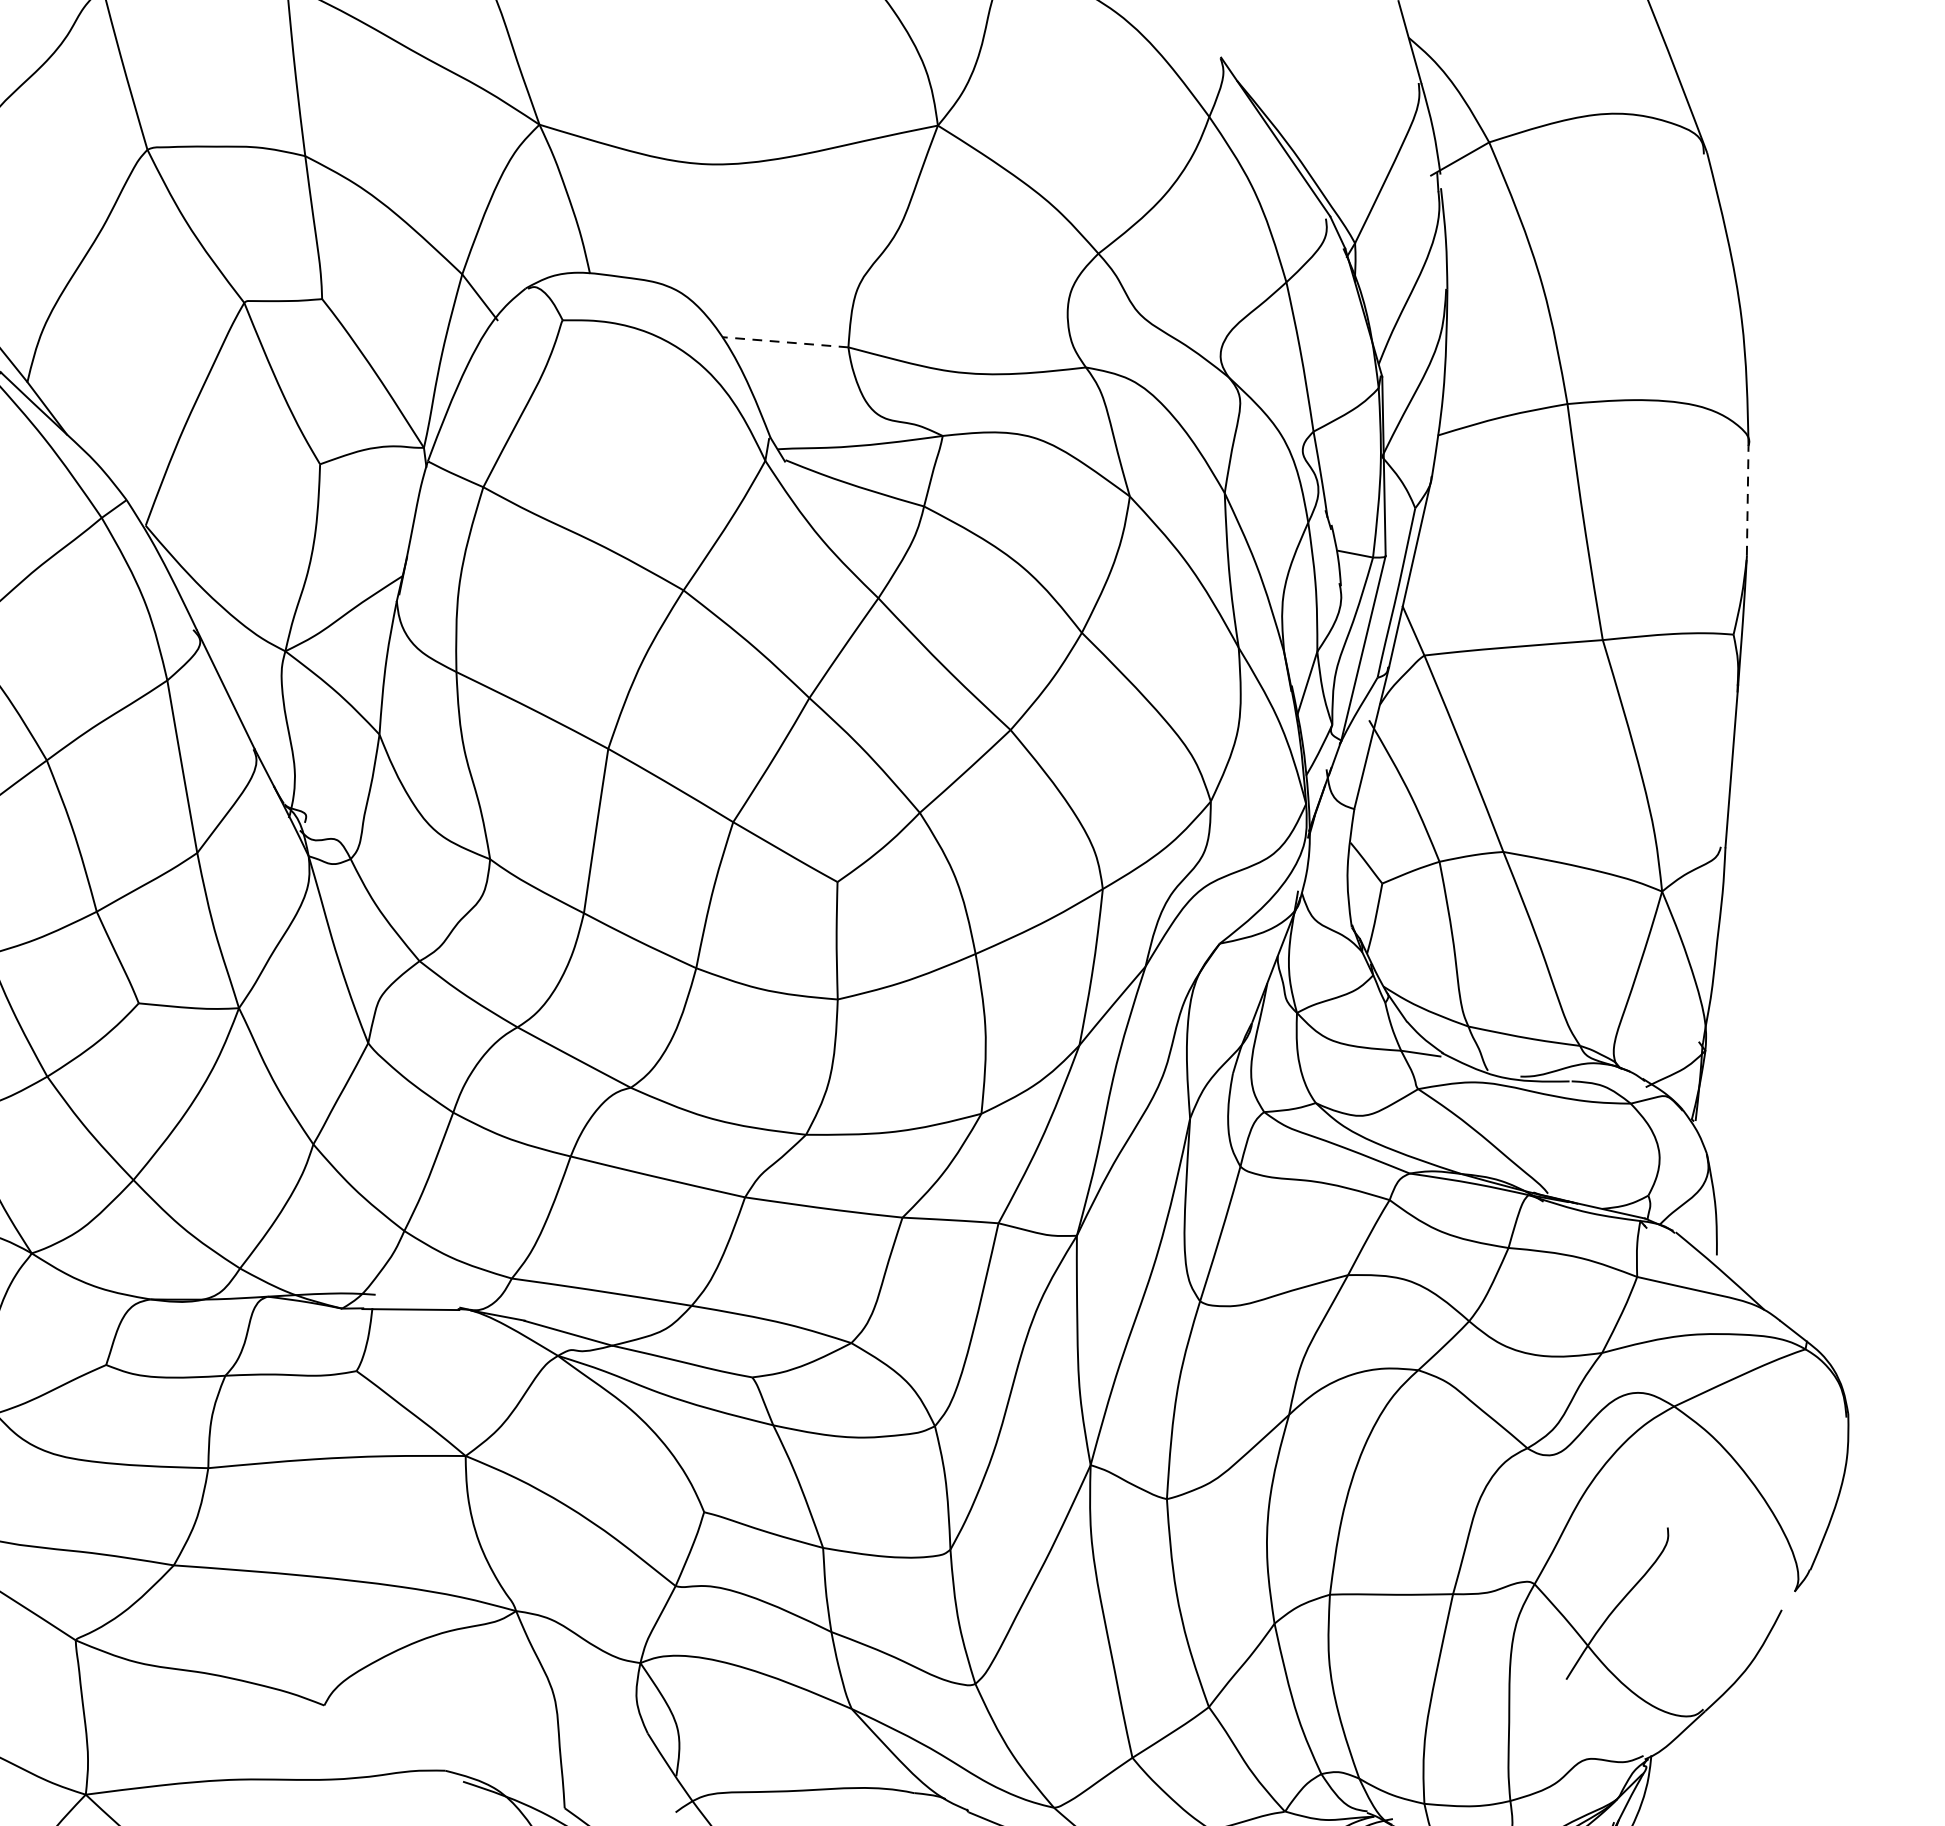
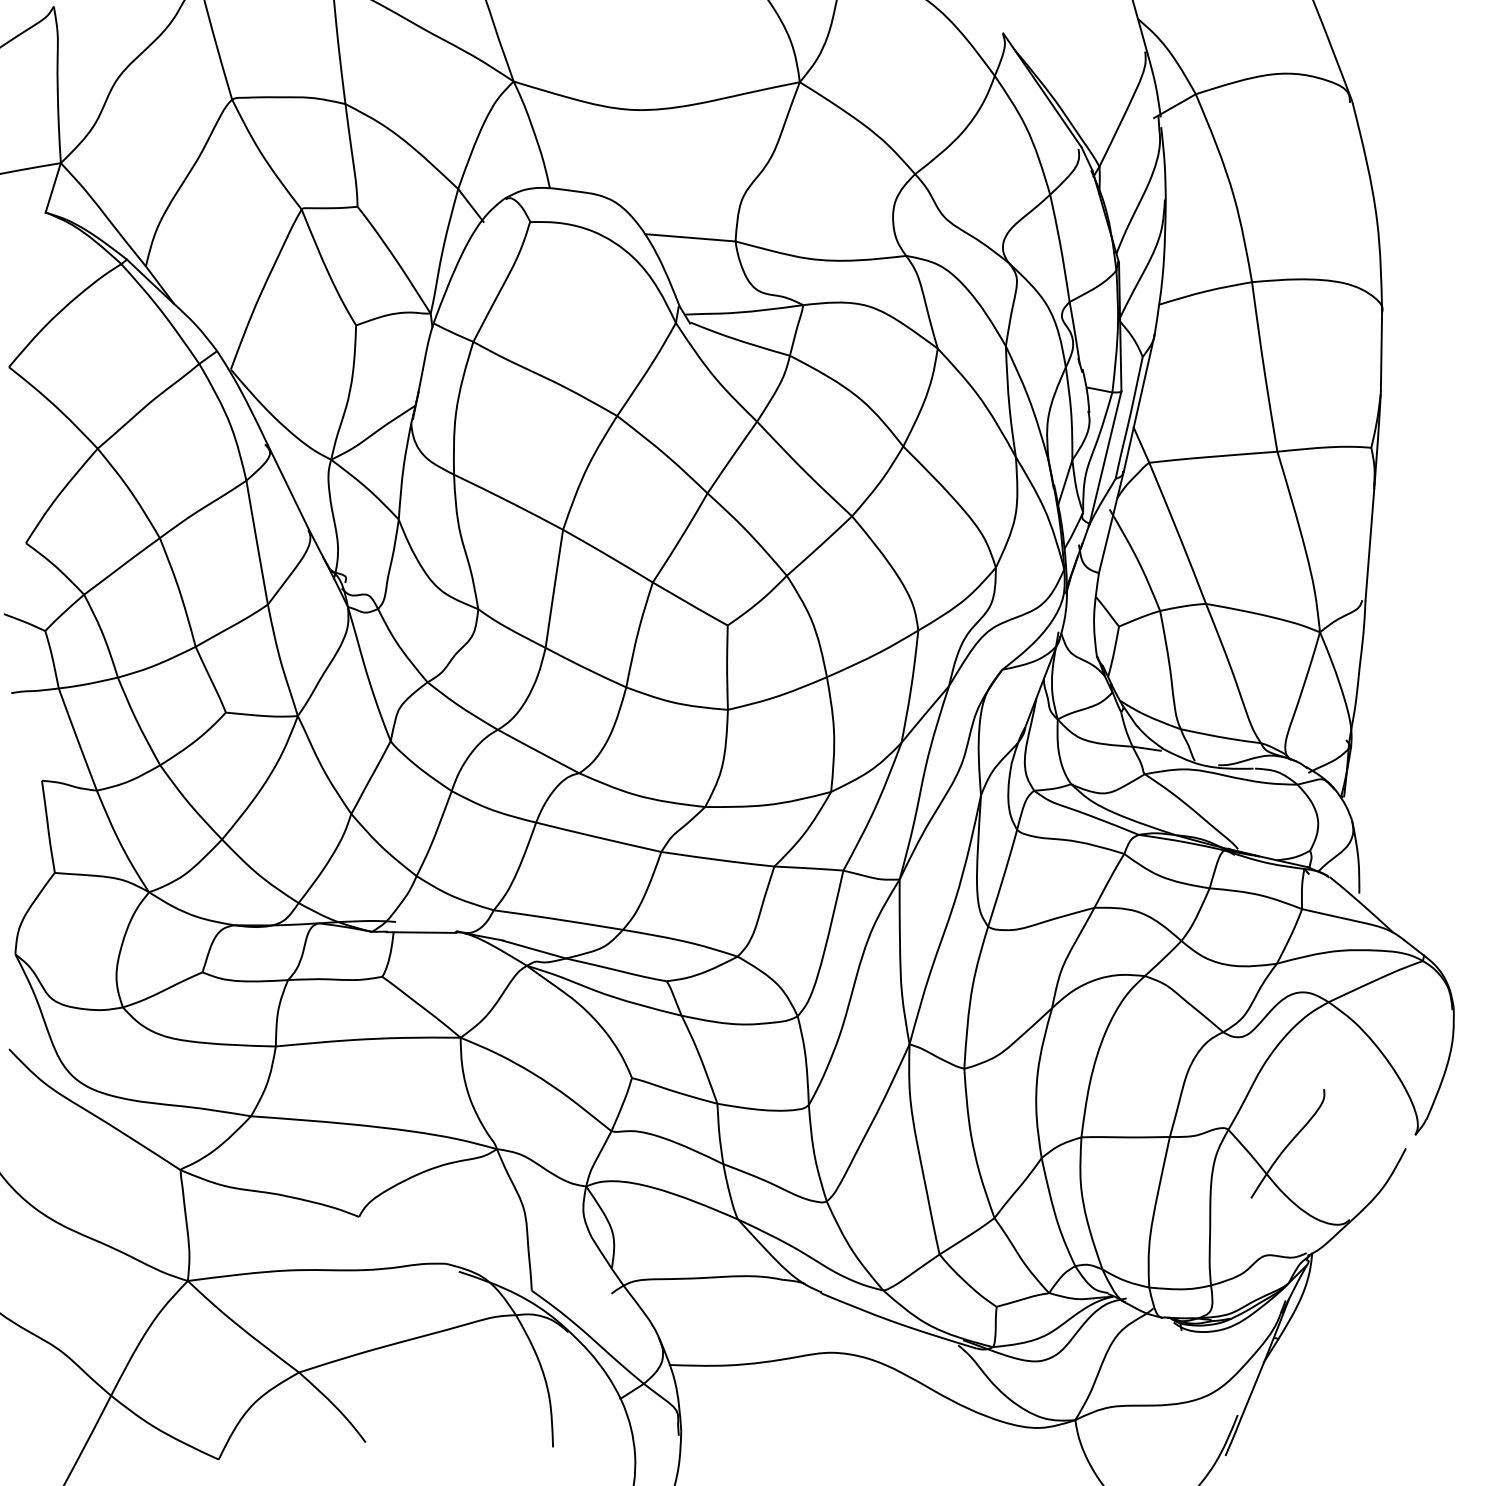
line: (784, 341) -> (689, 237), dashed -> solid
line: (1747, 500) -> (1381, 351), dashed -> solid

